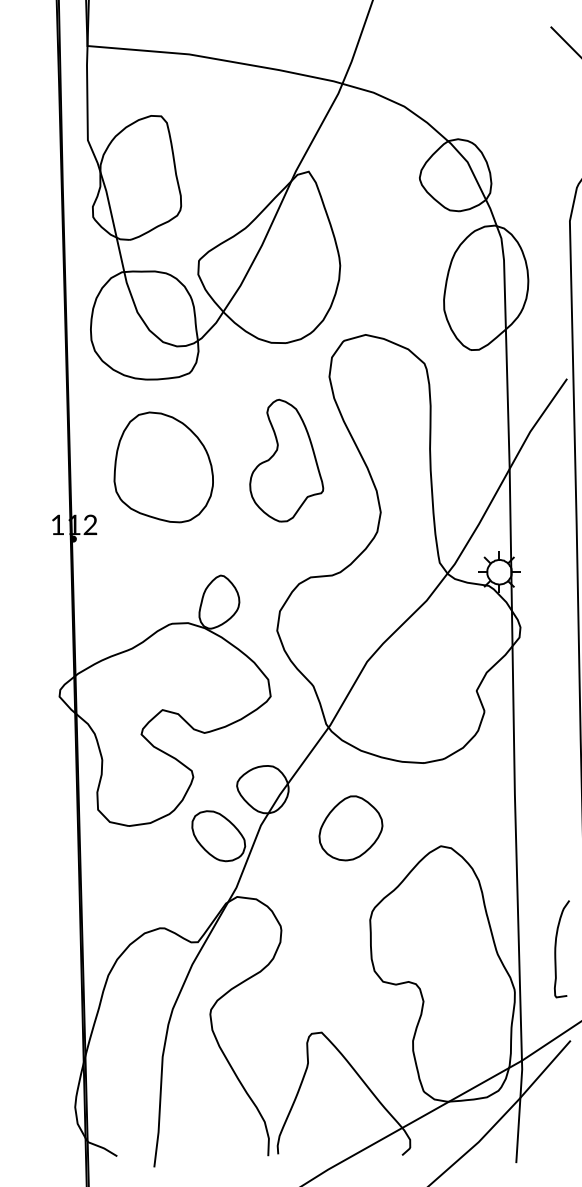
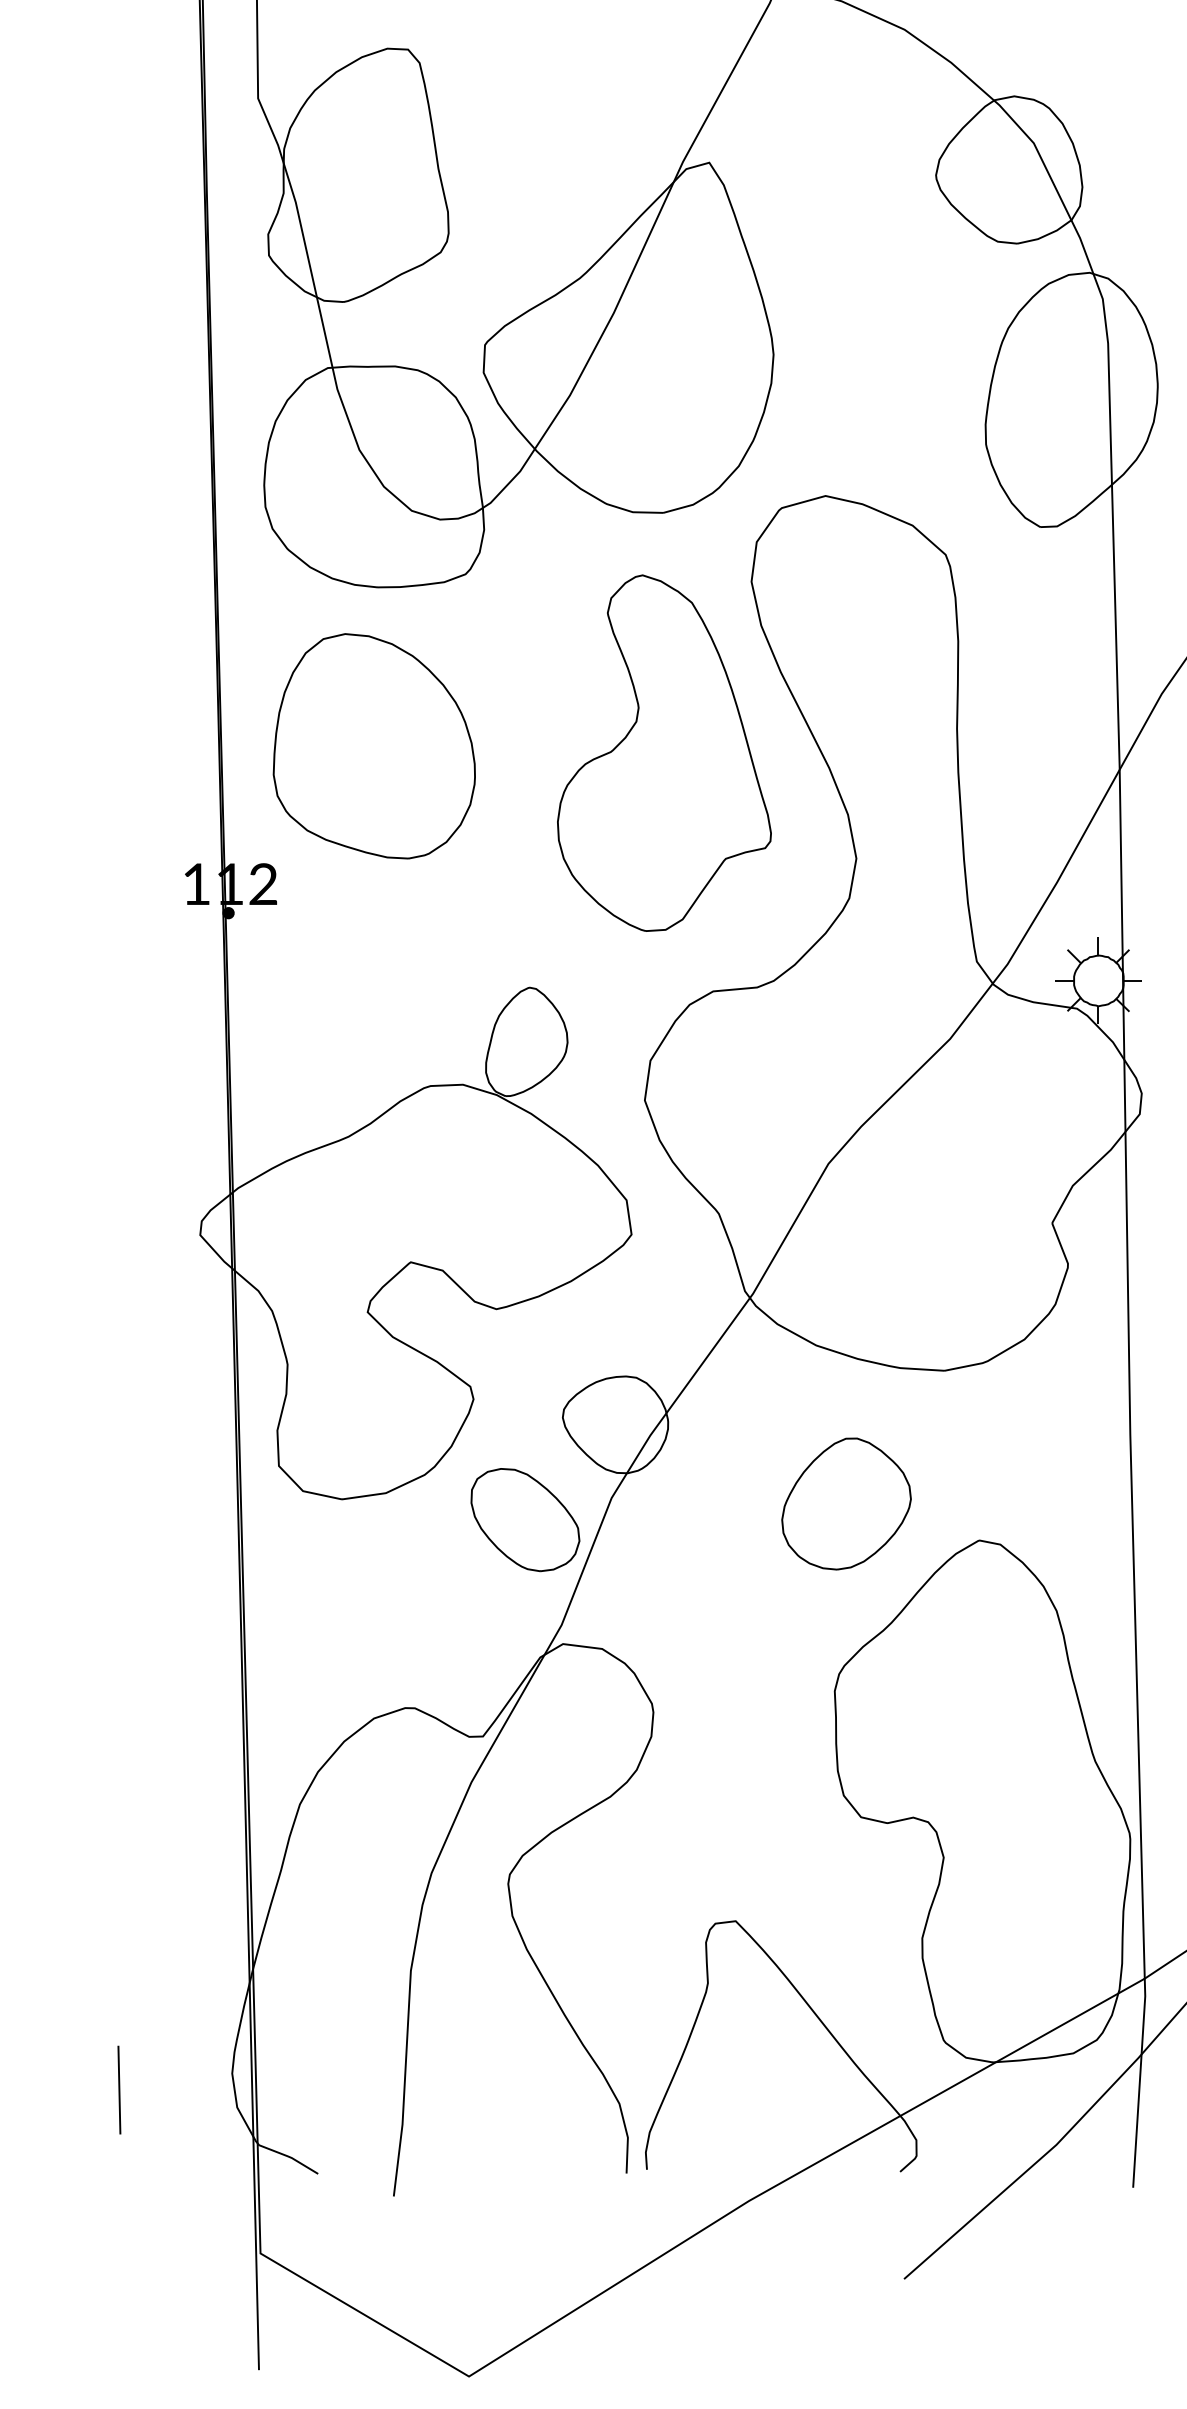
part: (286, 460) -> (663, 752), size x1.43
part: (163, 467) -> (373, 746), moved
part: (350, 828) -> (845, 1504), moved
line: (19, 1115) -> (118, 2090), added

